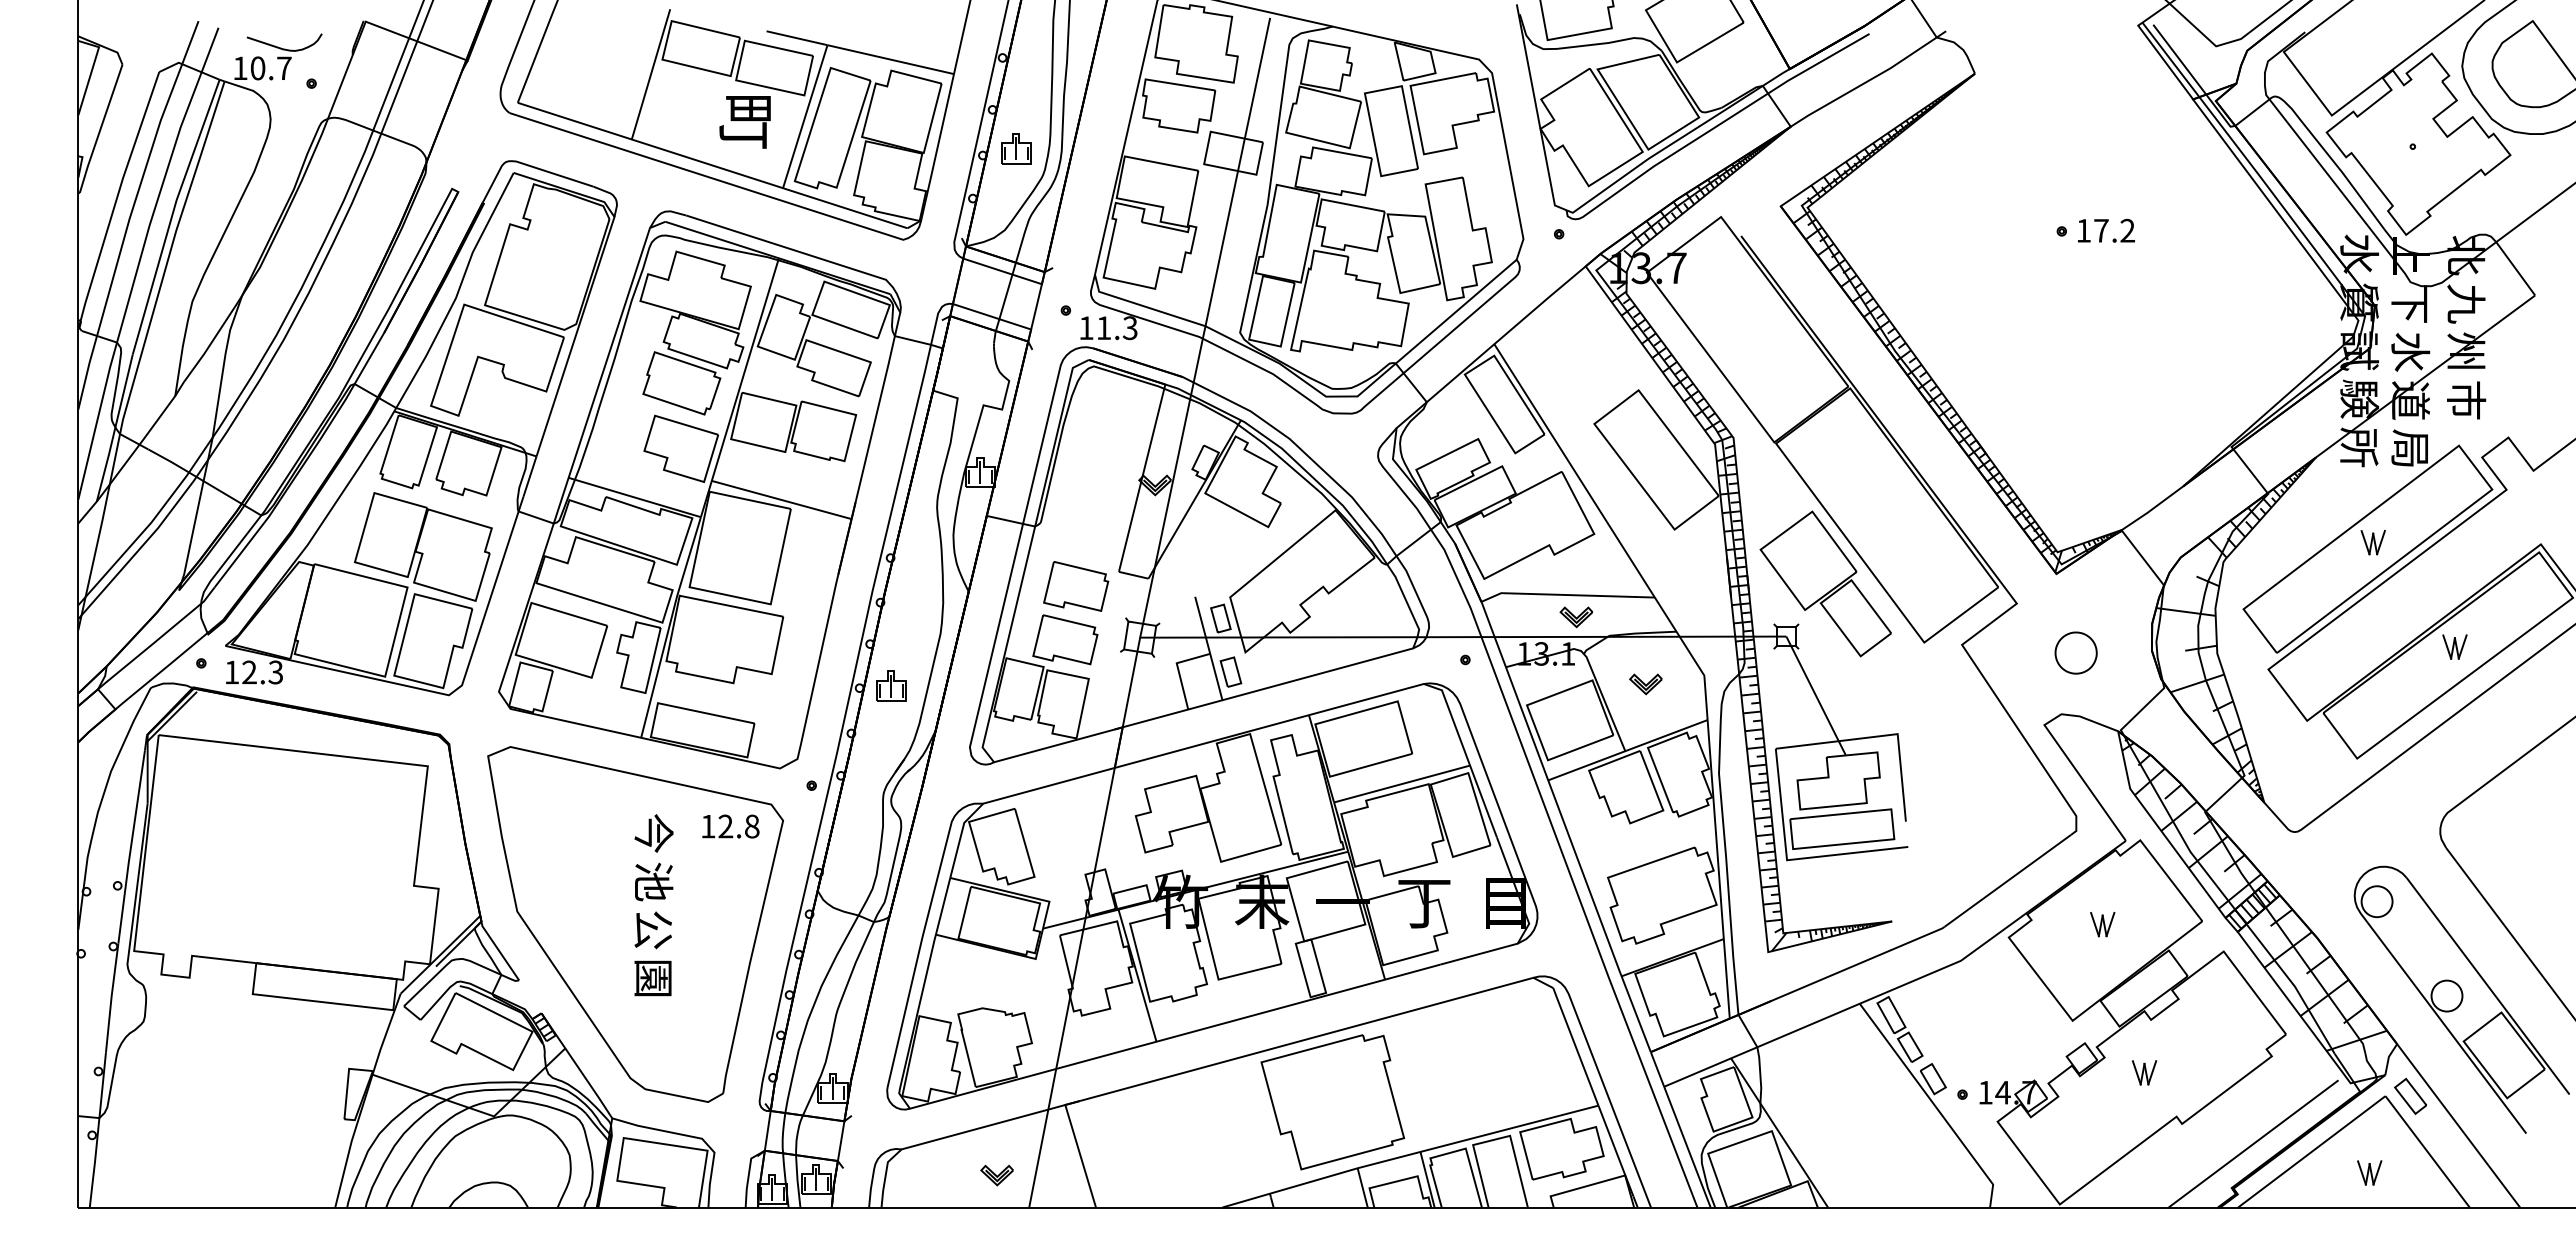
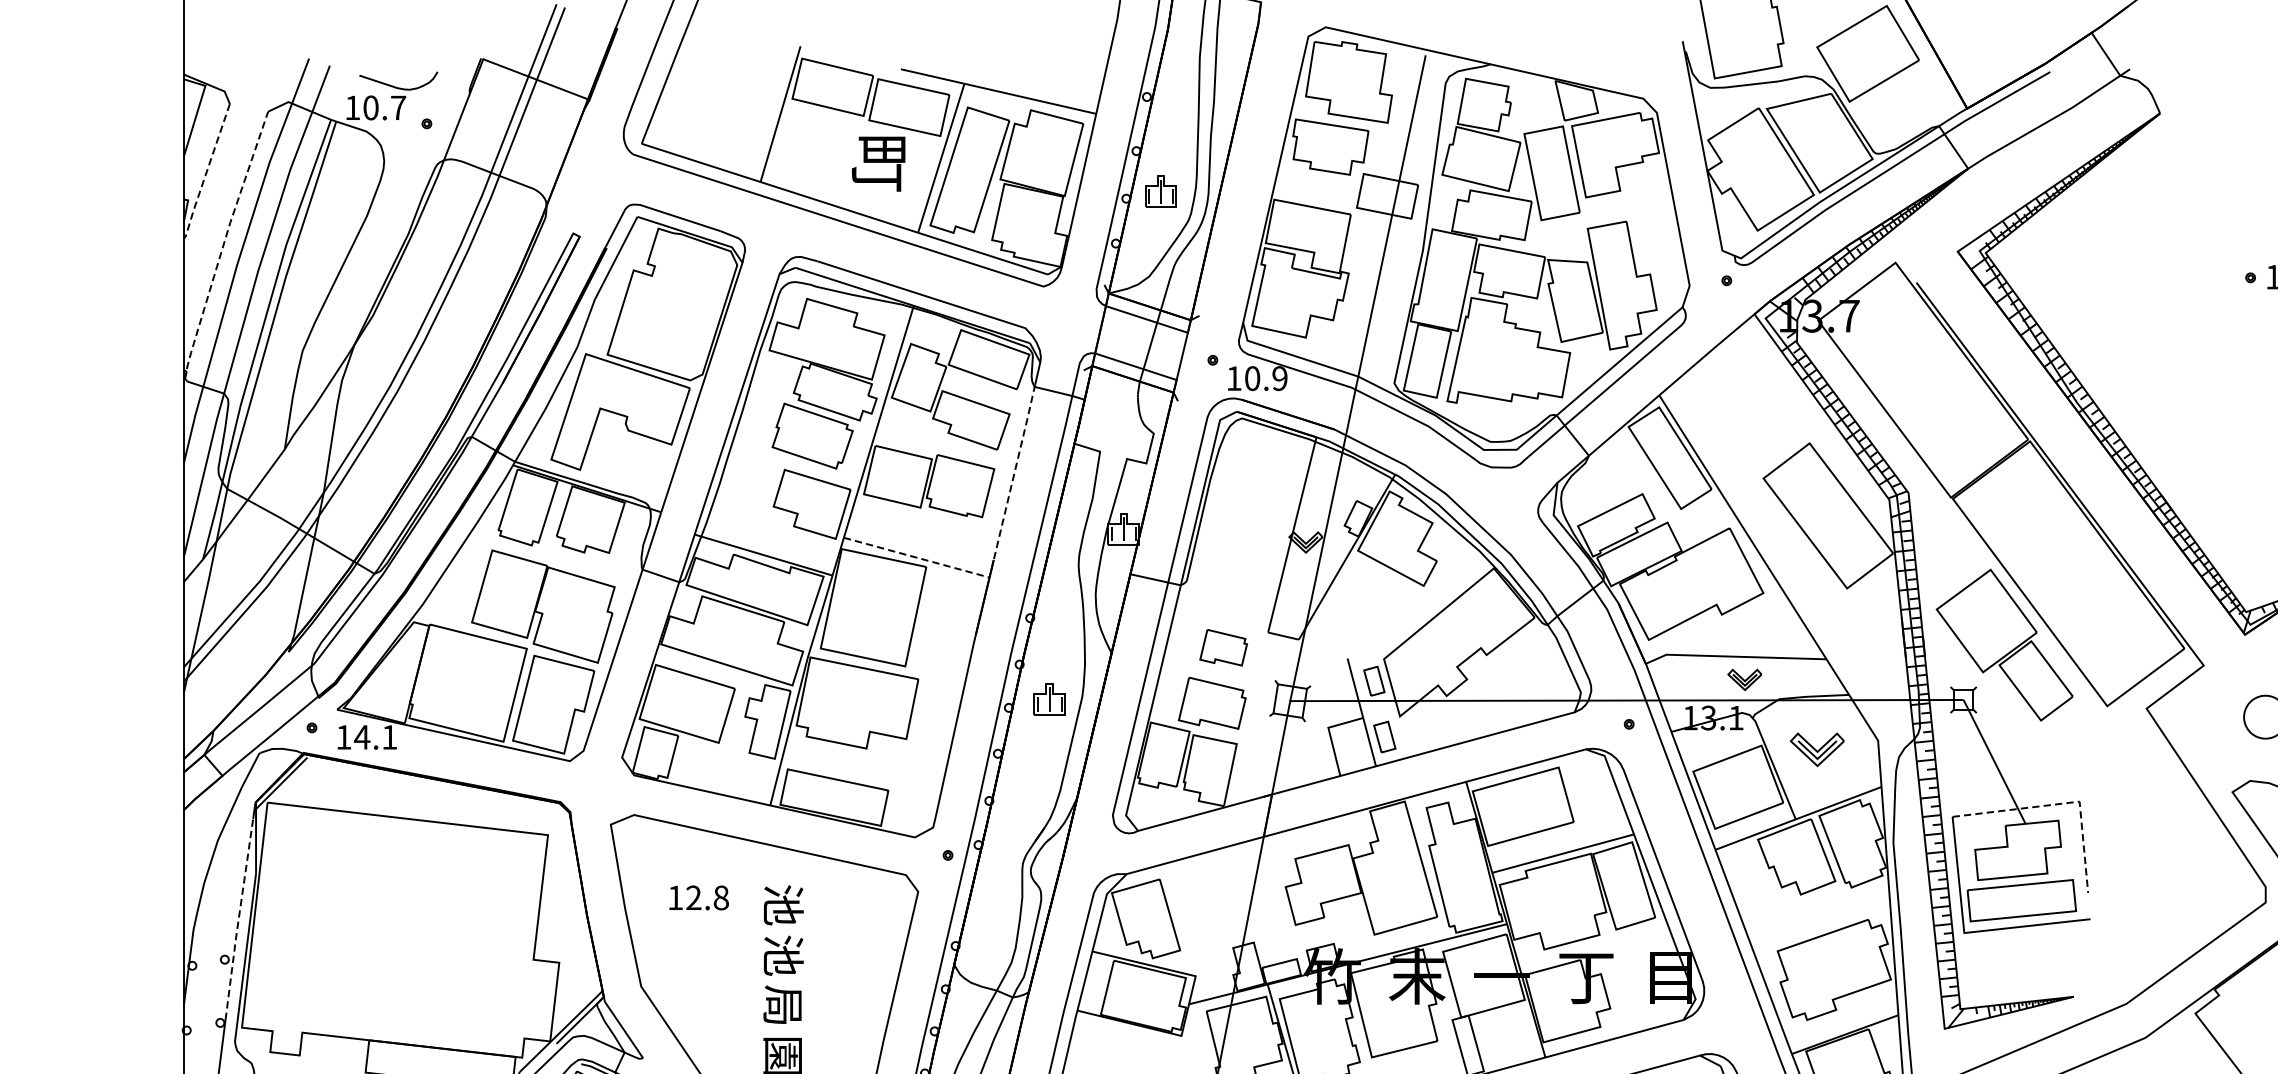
line: (99, 130) -> (205, 172), solid -> dashed
line: (116, 200) -> (223, 245), solid -> dashed
text: (1117, 328) -> (1266, 378), 11.3 -> 10.9
line: (876, 416) -> (1015, 470), solid -> dashed
line: (782, 500) -> (917, 558), solid -> dashed
part: (1076, 586) -> (1223, 647), size x0.7
text: (261, 672) -> (374, 737), 12.3 -> 14.1
part: (1645, 684) -> (1816, 749), size x1.6
part: (891, 685) -> (1049, 698), moved
line: (1880, 736) -> (2061, 804), solid -> dashed
text: (730, 826) -> (698, 897), moved
text: (653, 833) -> (783, 905), 今 -> 池
line: (131, 847) -> (239, 919), solid -> dashed
text: (652, 929) -> (782, 1005), 公 -> 局

